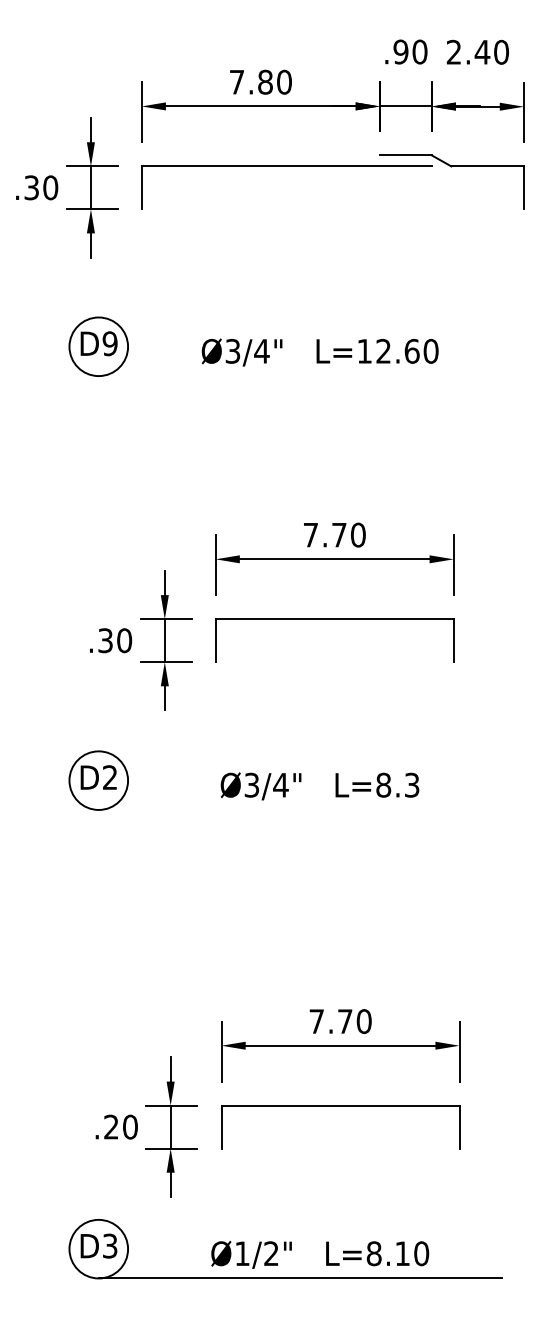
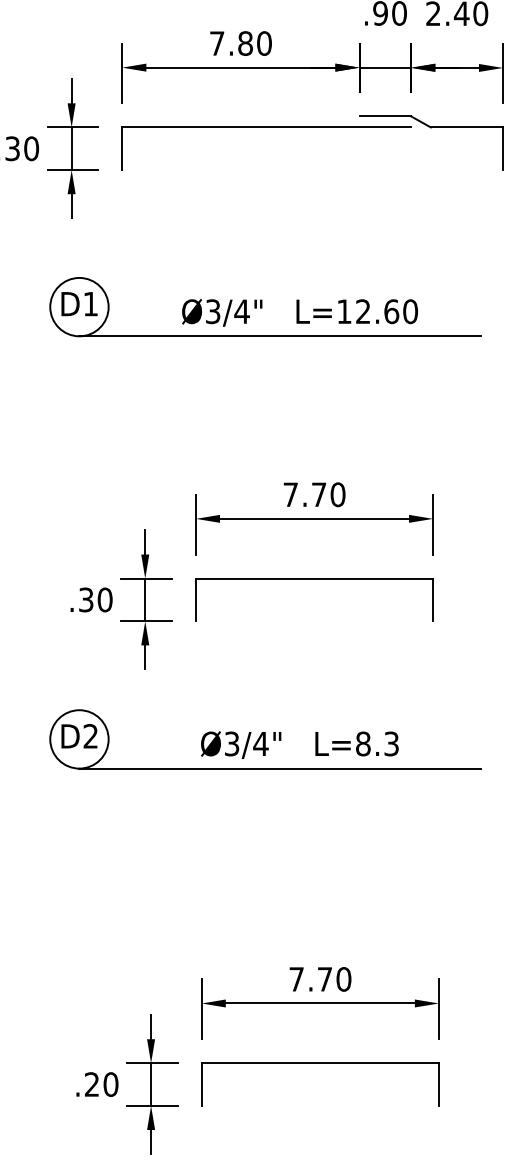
text: (109, 343) -> (90, 303), D9 -> D1
line: (299, 376) -> (279, 336), added
line: (299, 809) -> (279, 768), added

